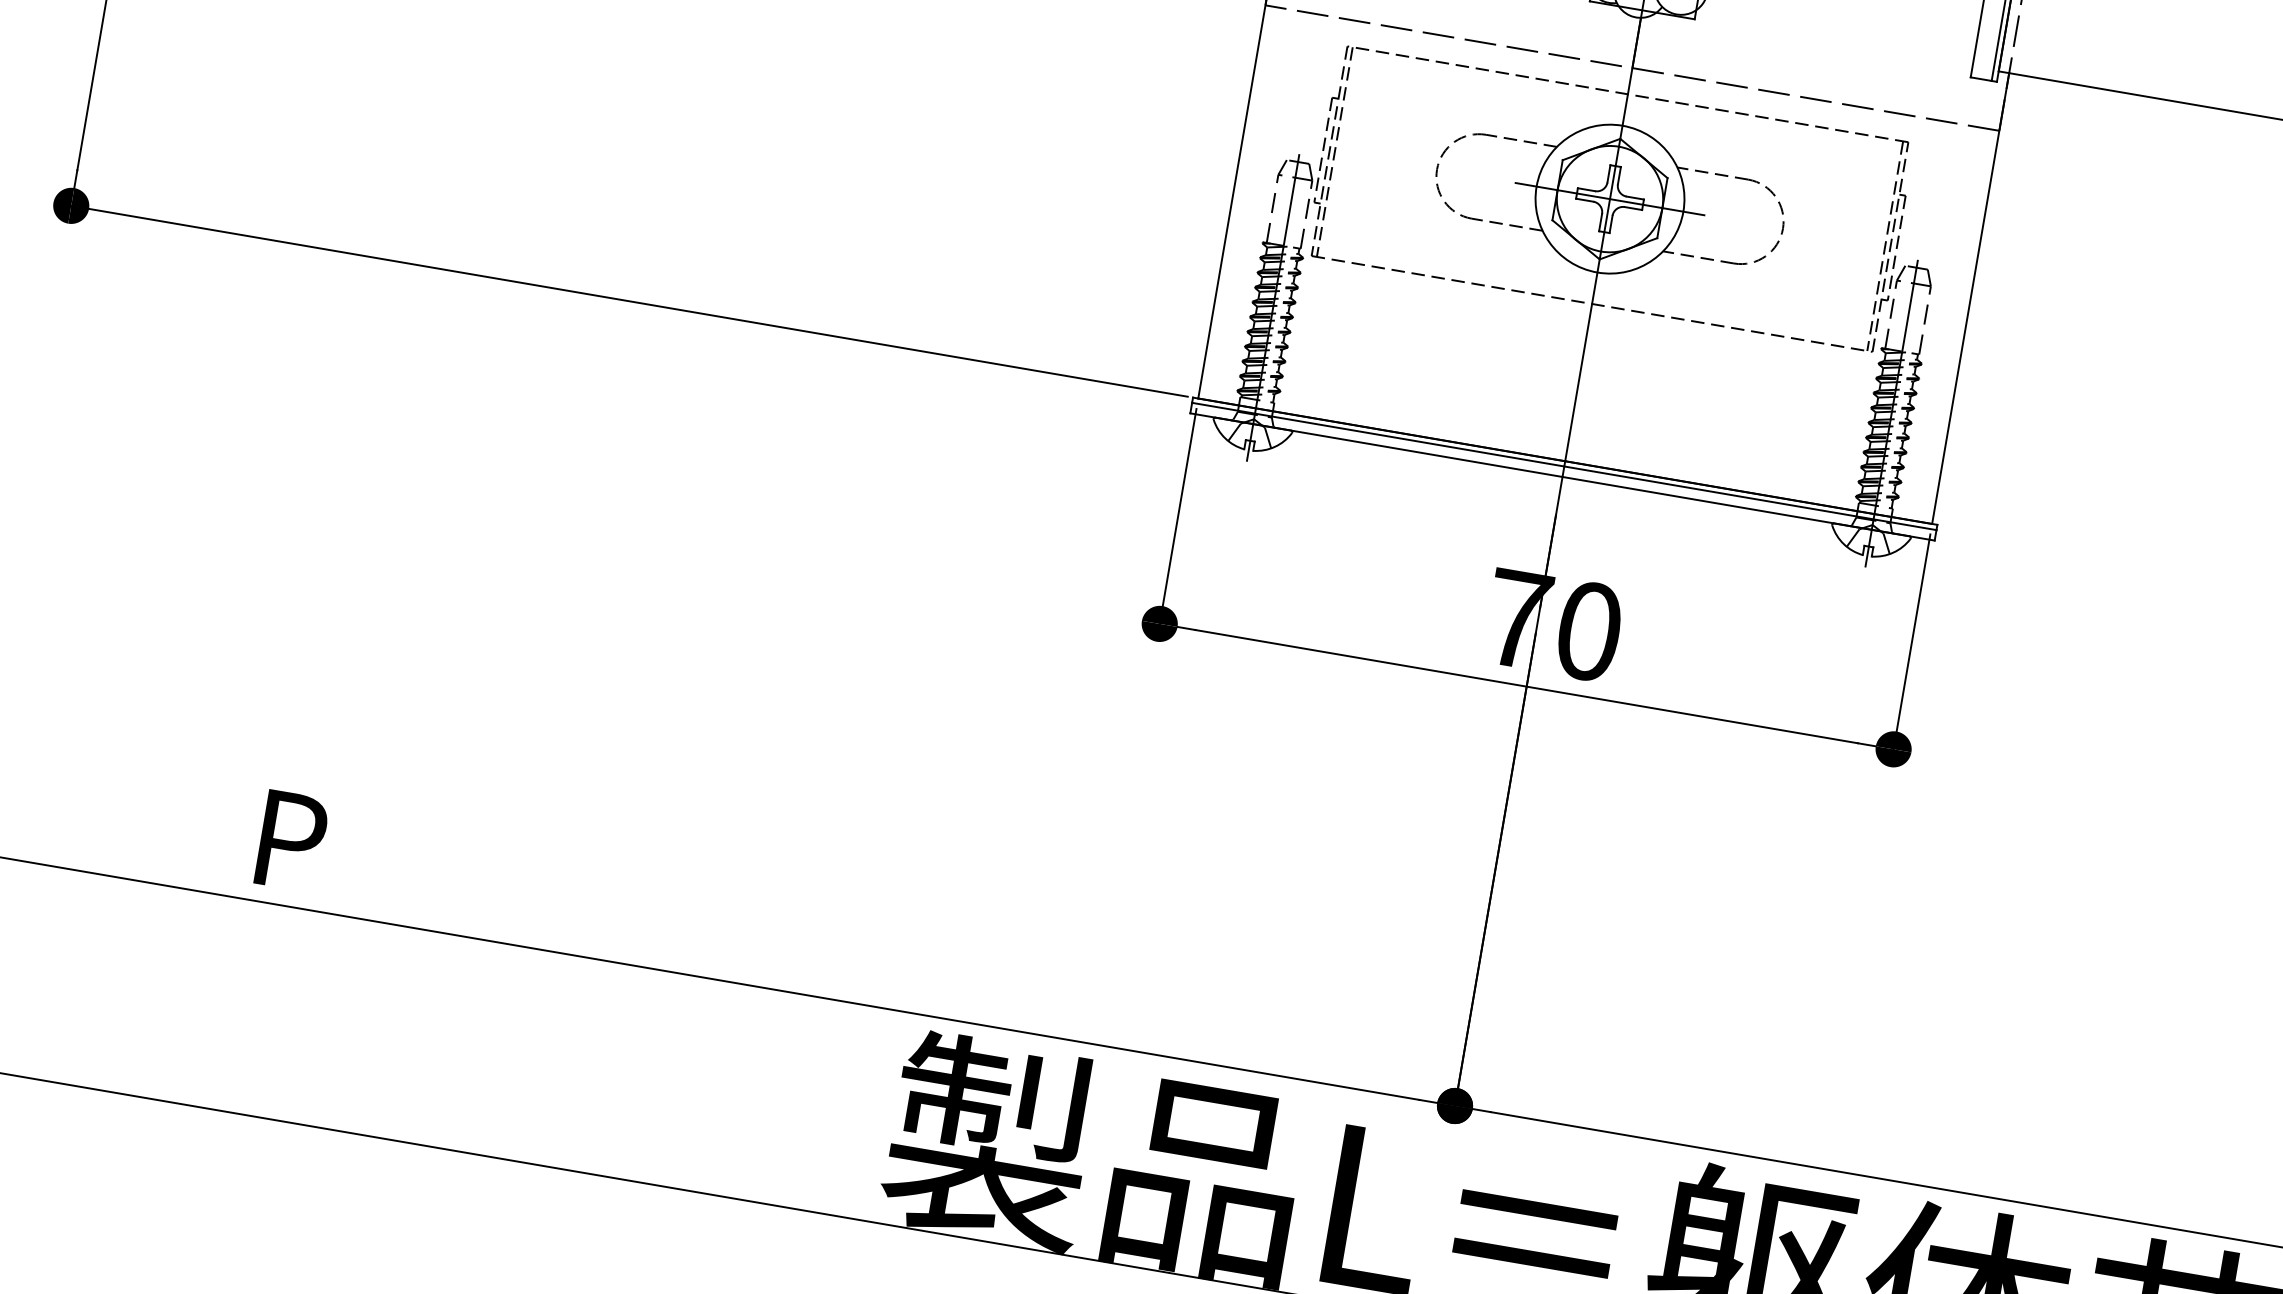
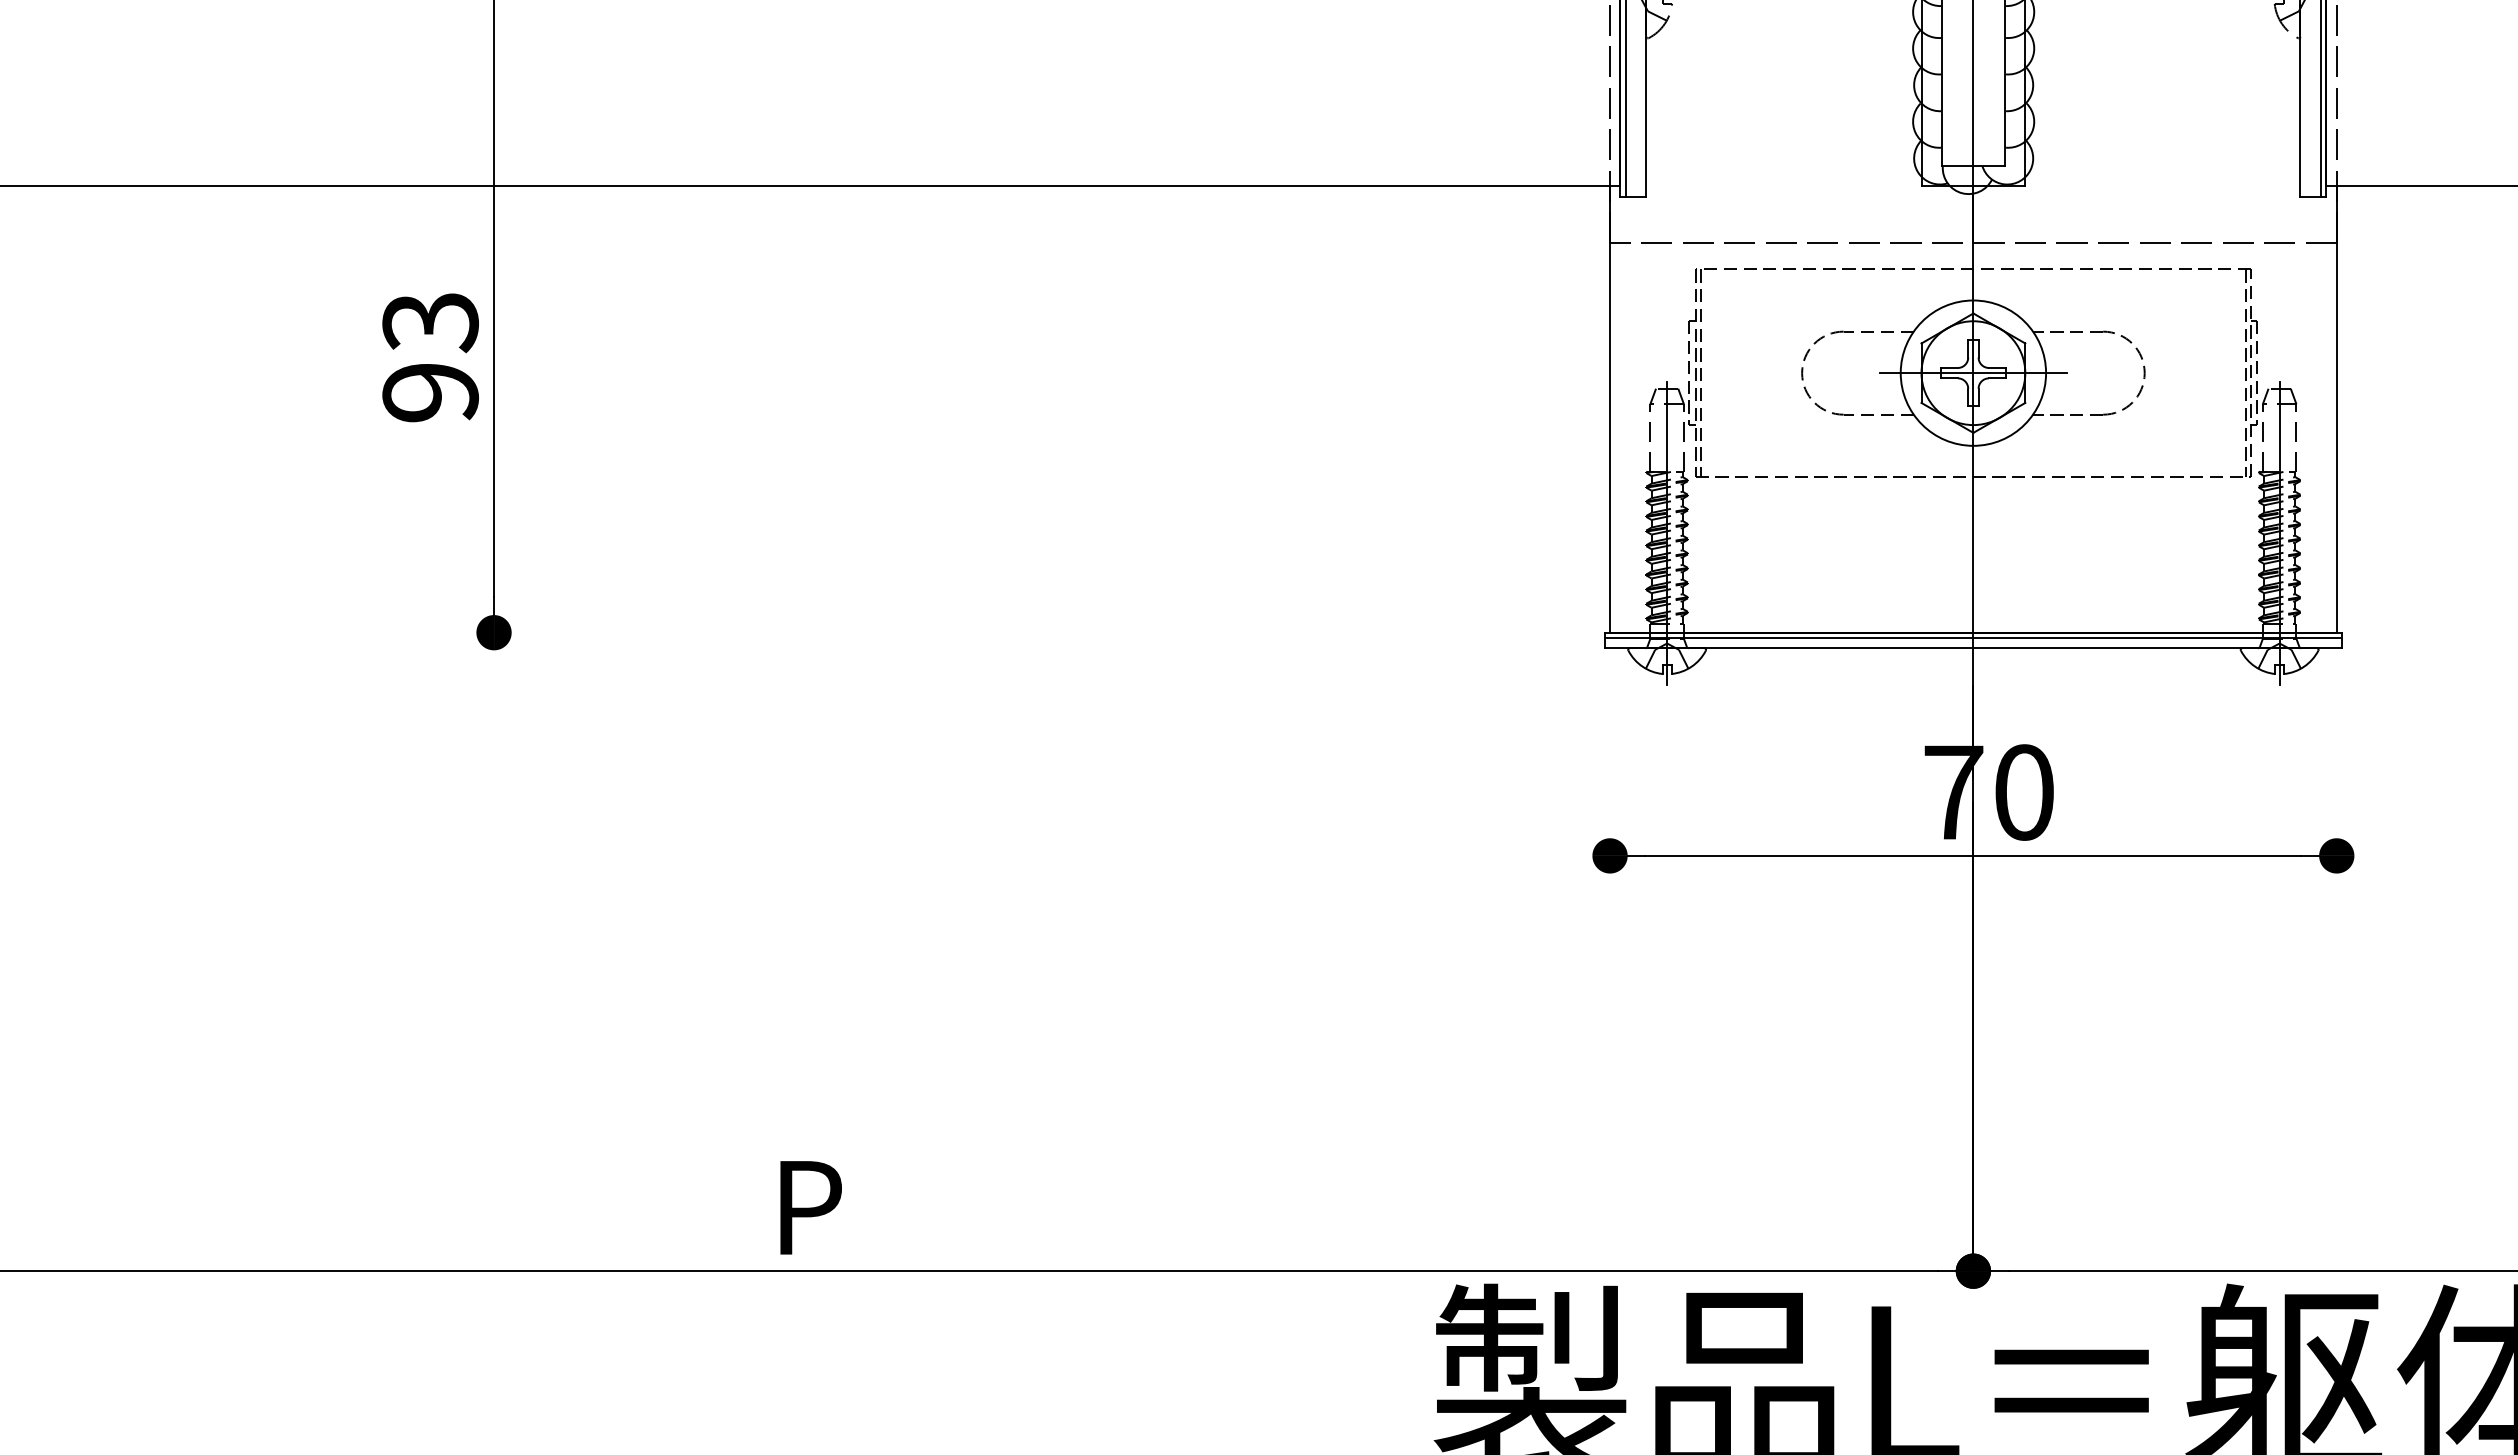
line: (624, 300) -> (1041, 632), removed
line: (1177, 521) -> (1610, 754), removed
line: (1910, 646) -> (2336, 754), removed

